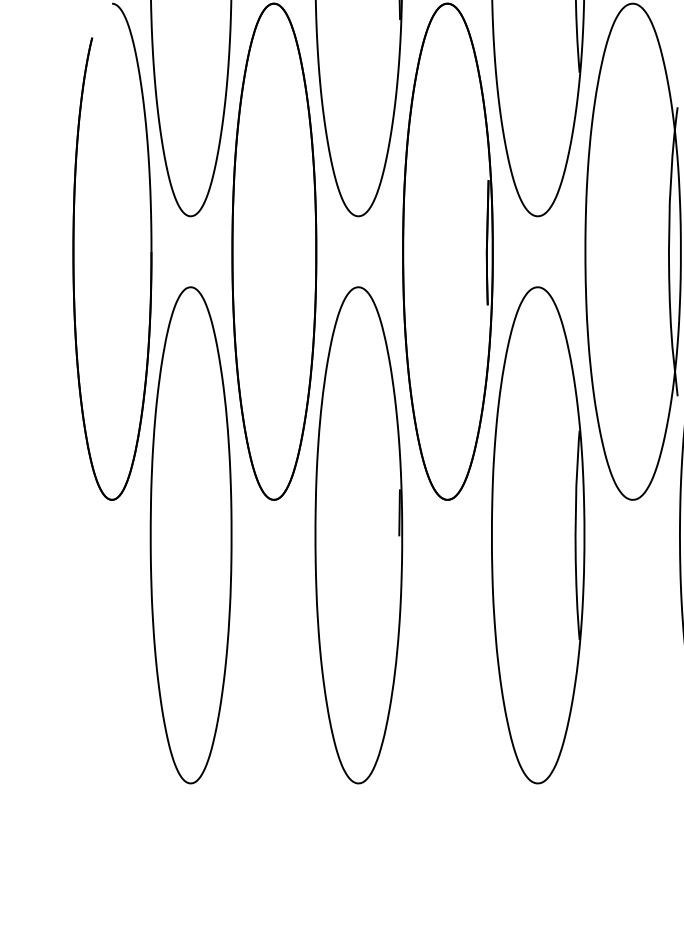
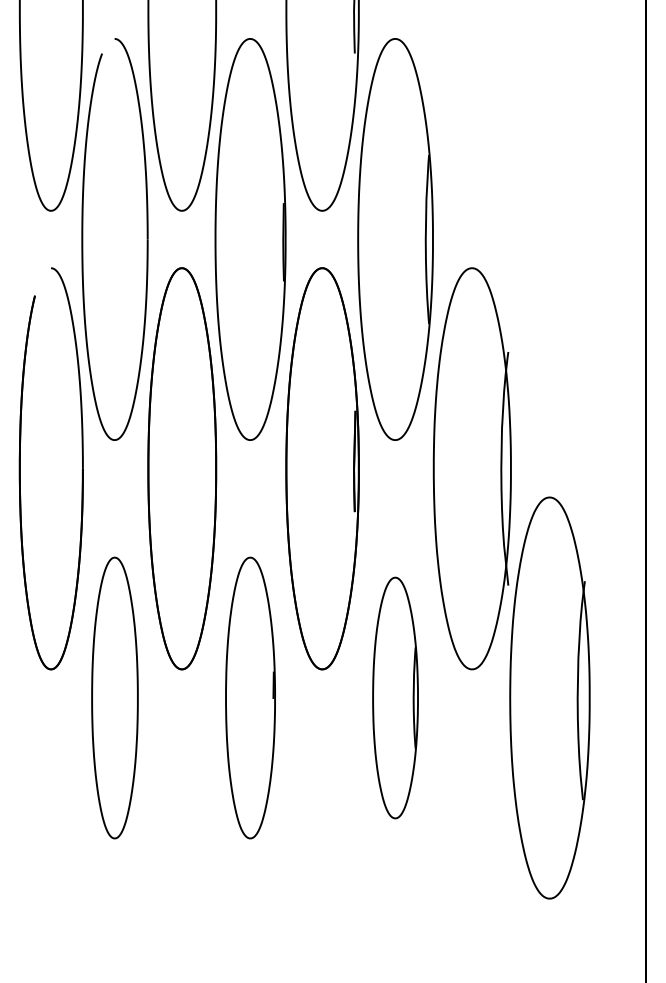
part: (190, 534) -> (114, 697), size x0.7
part: (358, 534) -> (250, 697), size x0.7
part: (538, 534) -> (395, 697), size x0.6

